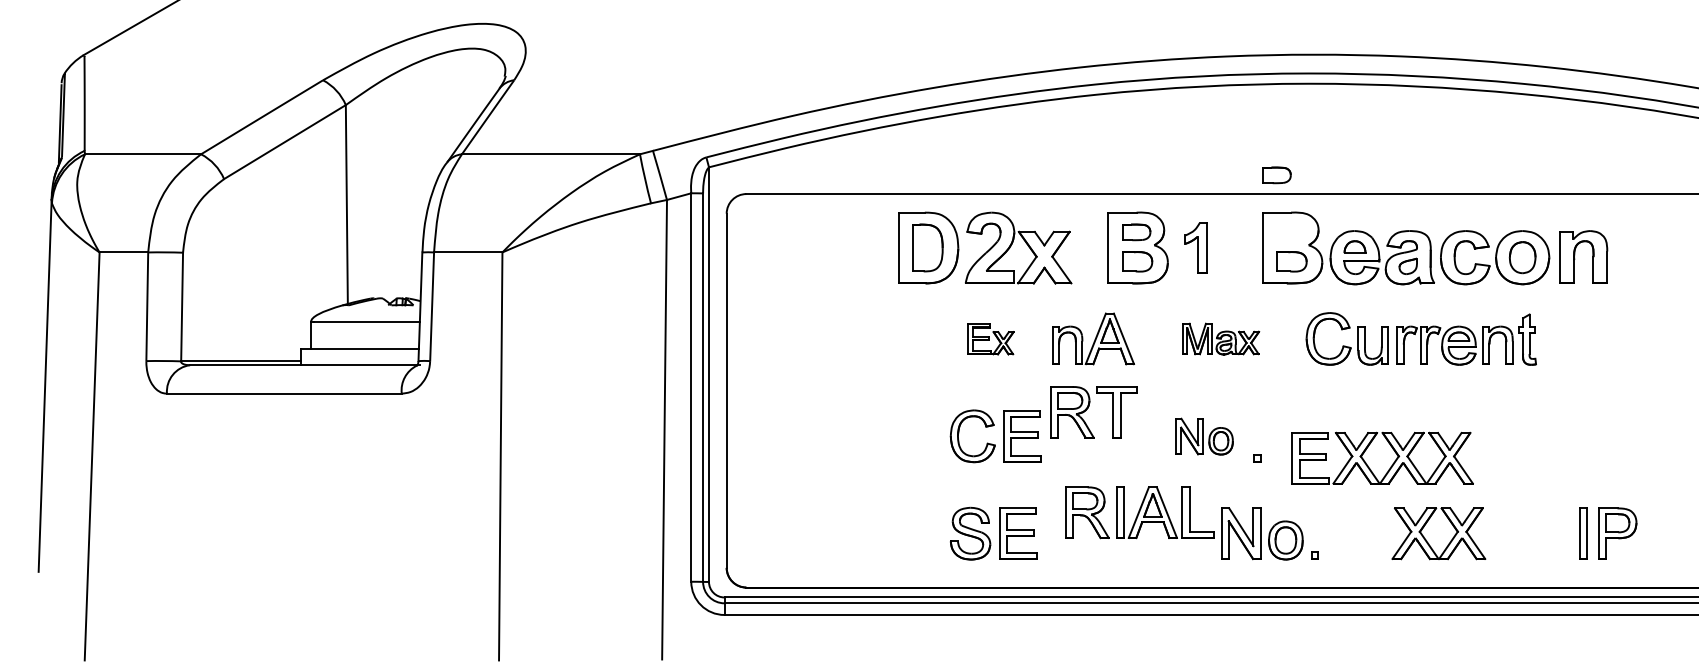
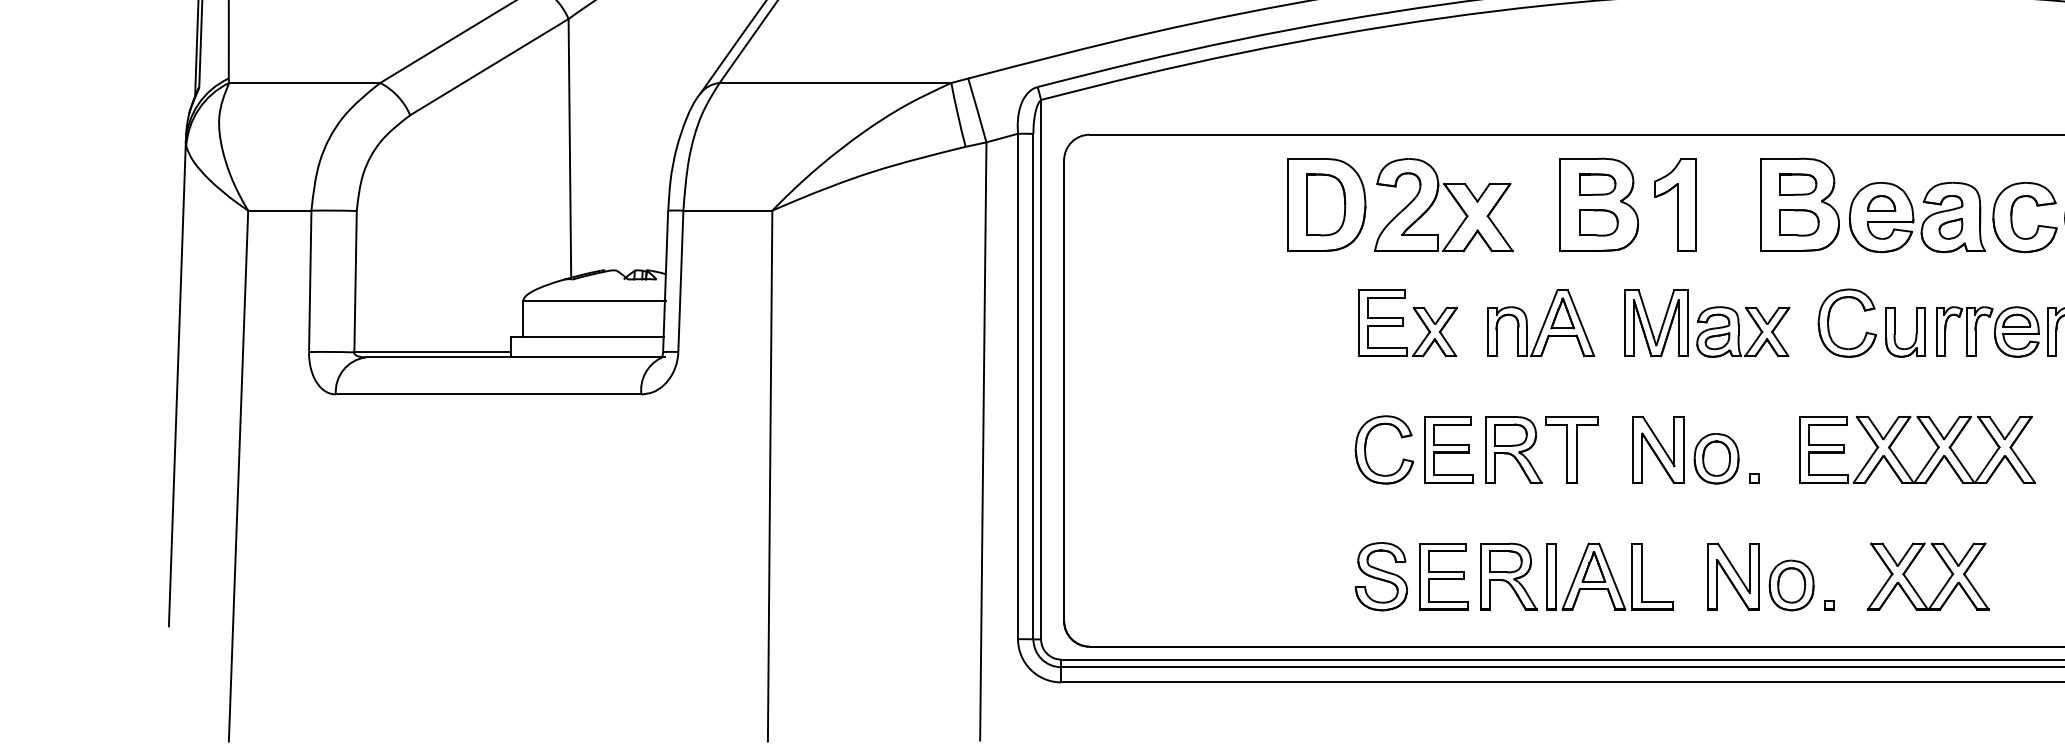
part: (1276, 175) -> (1797, 184), moved
part: (1196, 247) -> (1675, 204), size x1.43
part: (1221, 338) -> (1707, 322), size x1.67
part: (990, 339) -> (1407, 323), size x1.67
part: (1088, 408) -> (1534, 444), moved
part: (1204, 436) -> (1685, 450), size x1.43
part: (1392, 463) -> (1930, 456), moved
part: (1139, 512) -> (1576, 576), moved
part: (1426, 539) -> (1912, 584), moved

